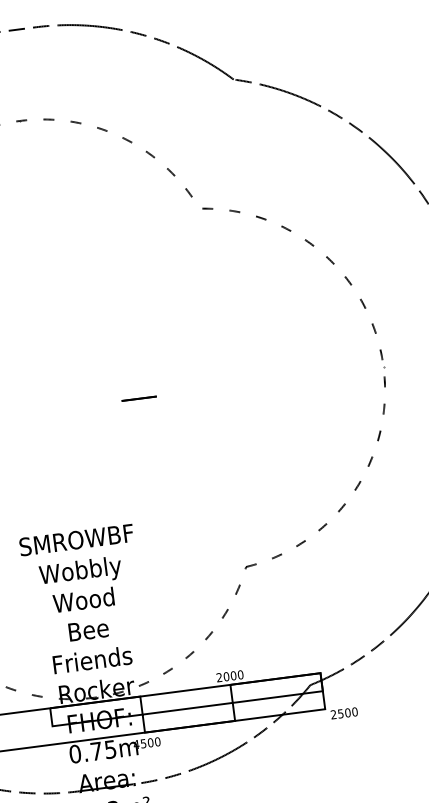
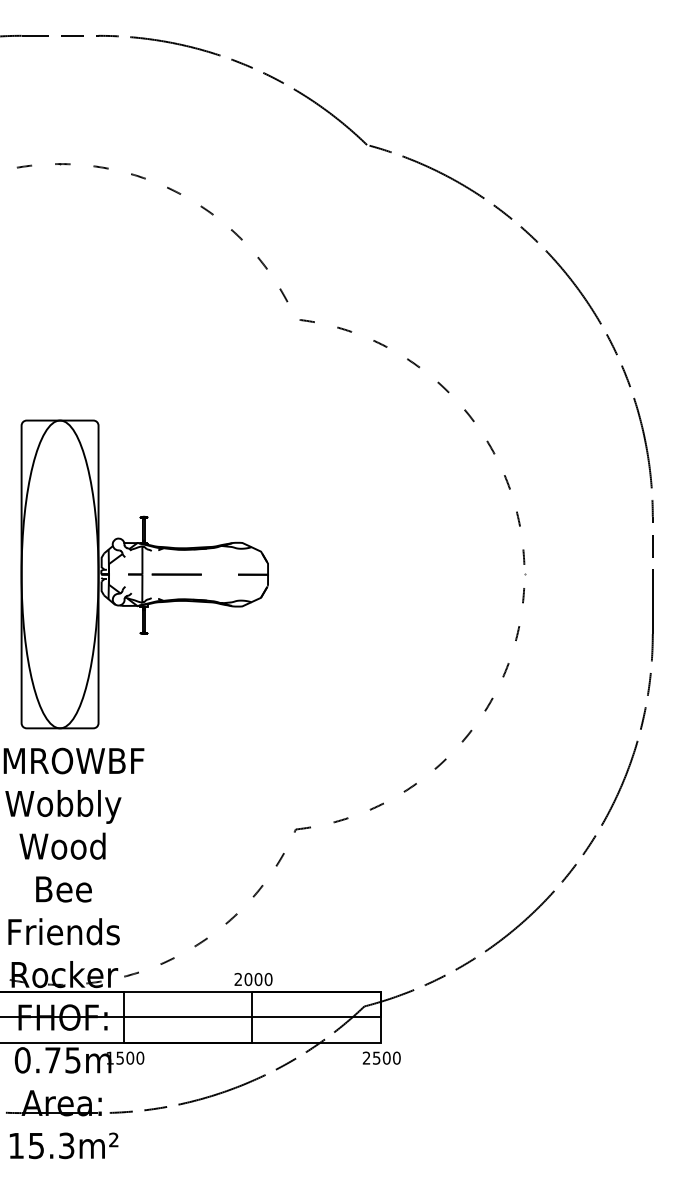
part: (116, 401) -> (144, 574), added
text: (344, 712) -> (381, 1057), moved
text: (136, 744) -> (110, 1057), 4500 -> 1500

